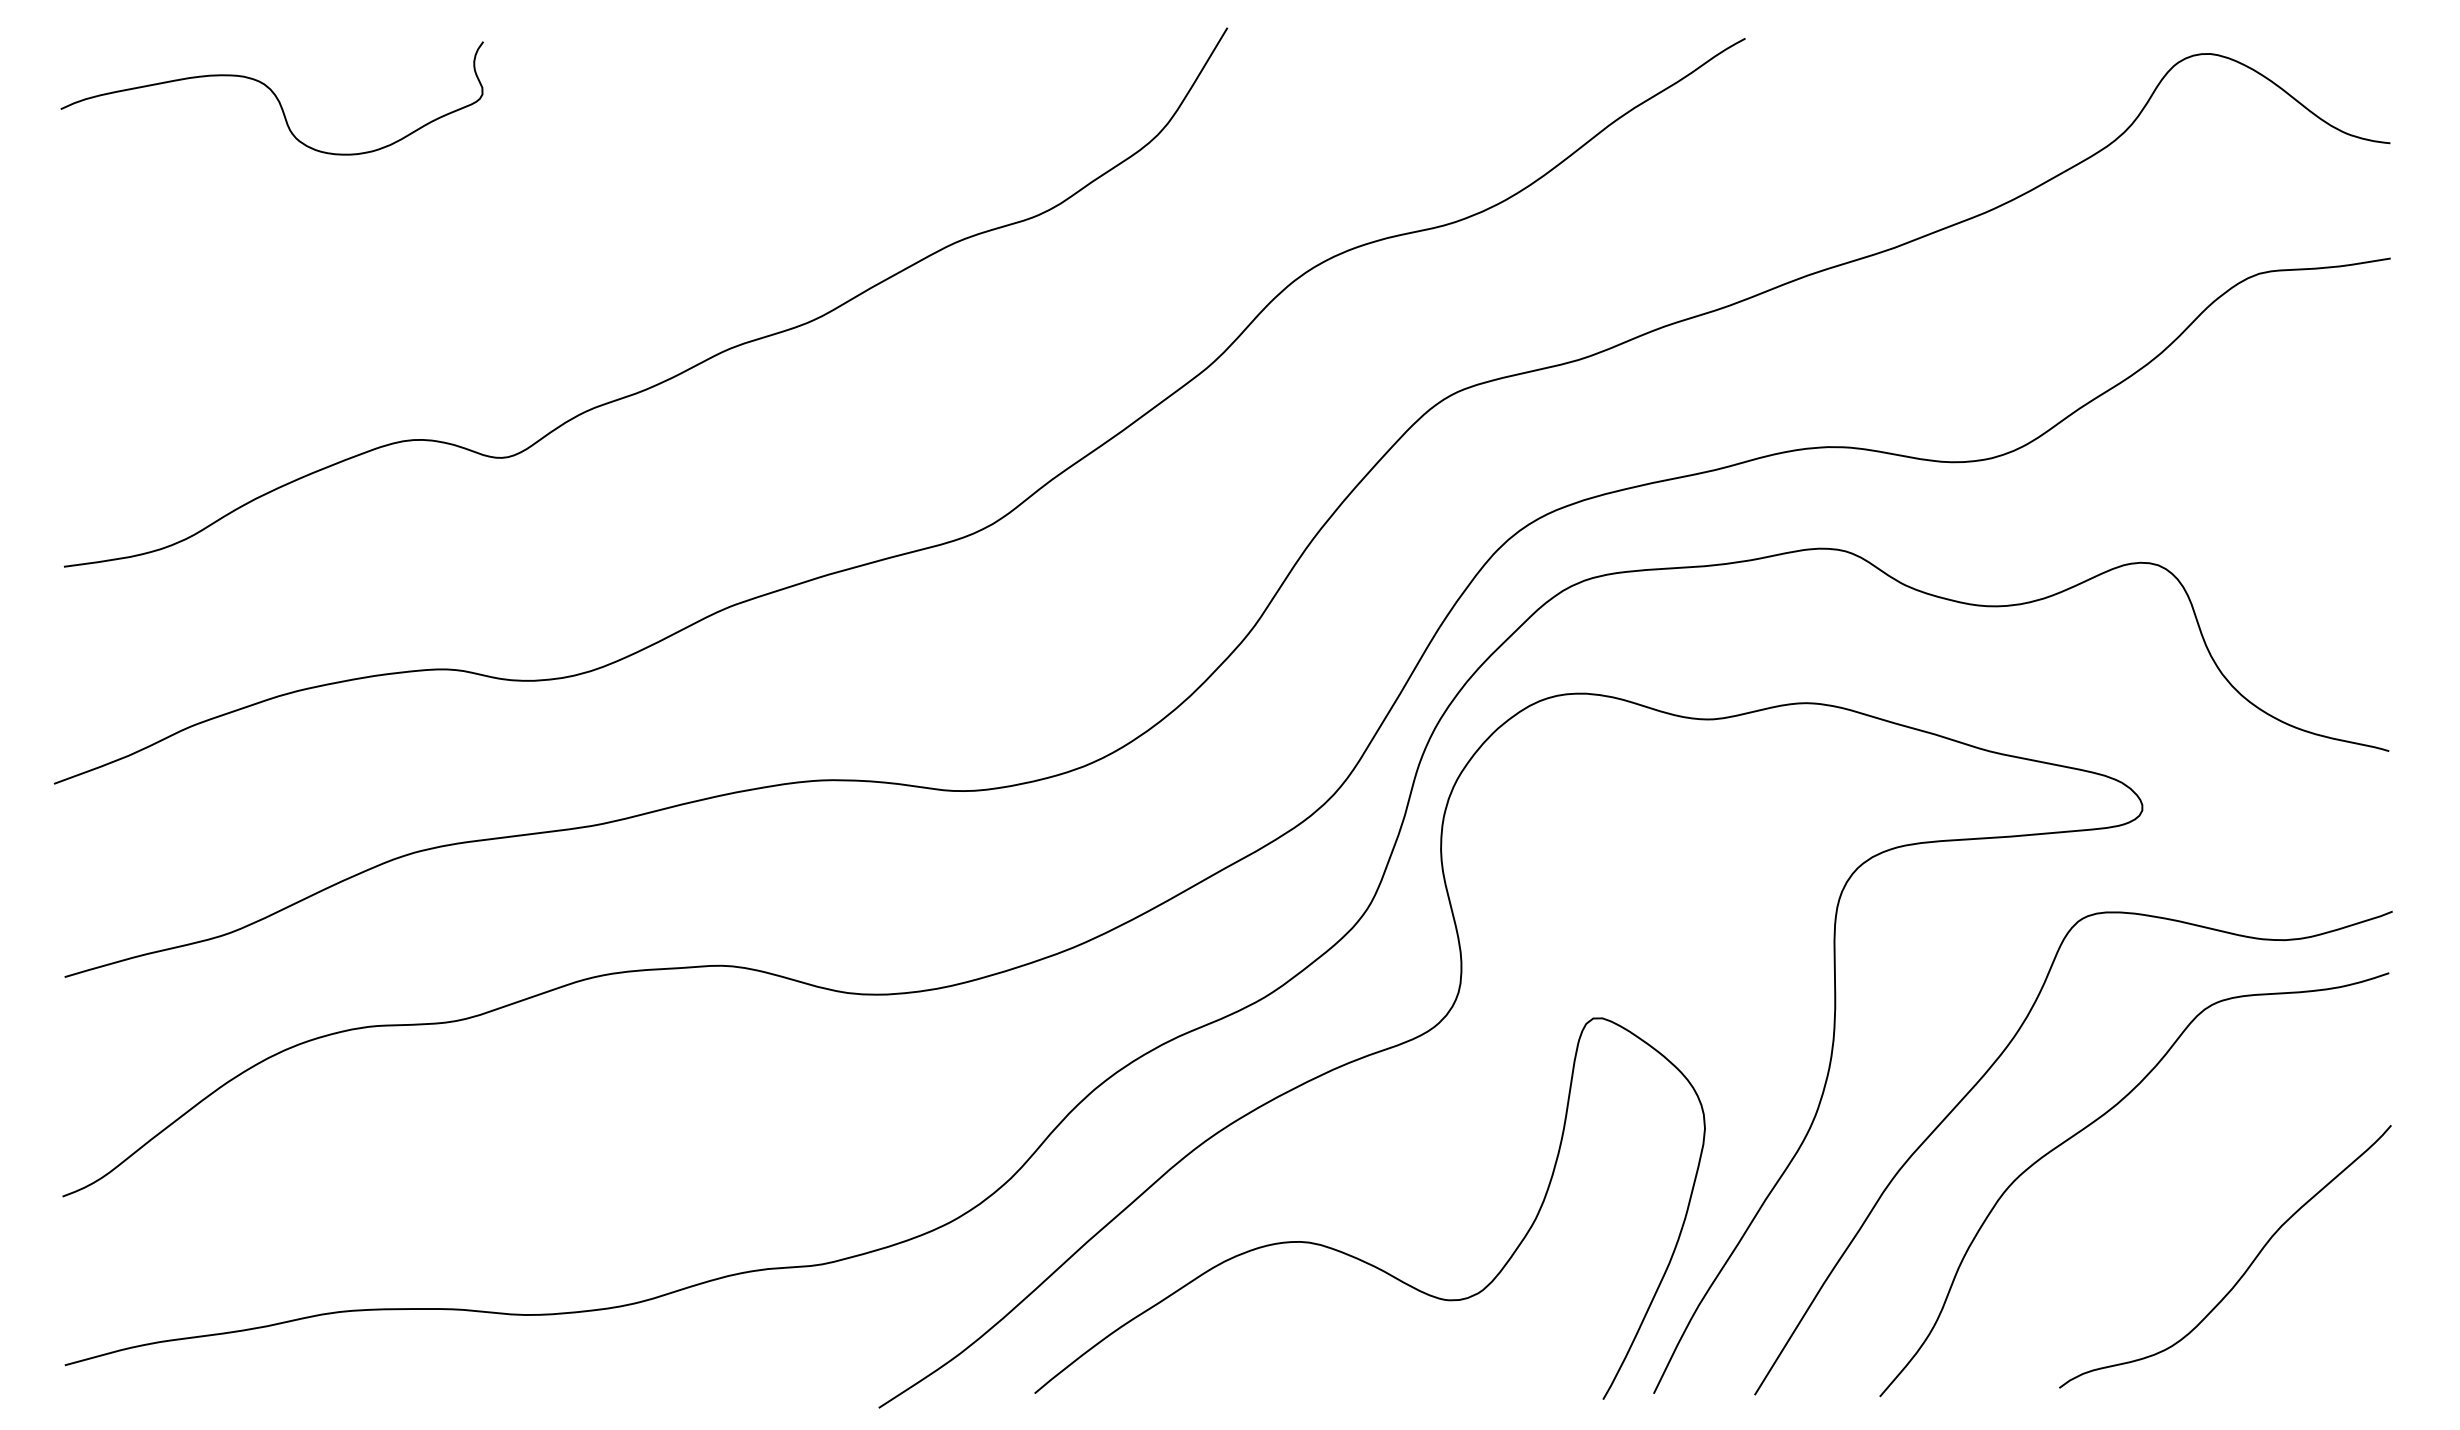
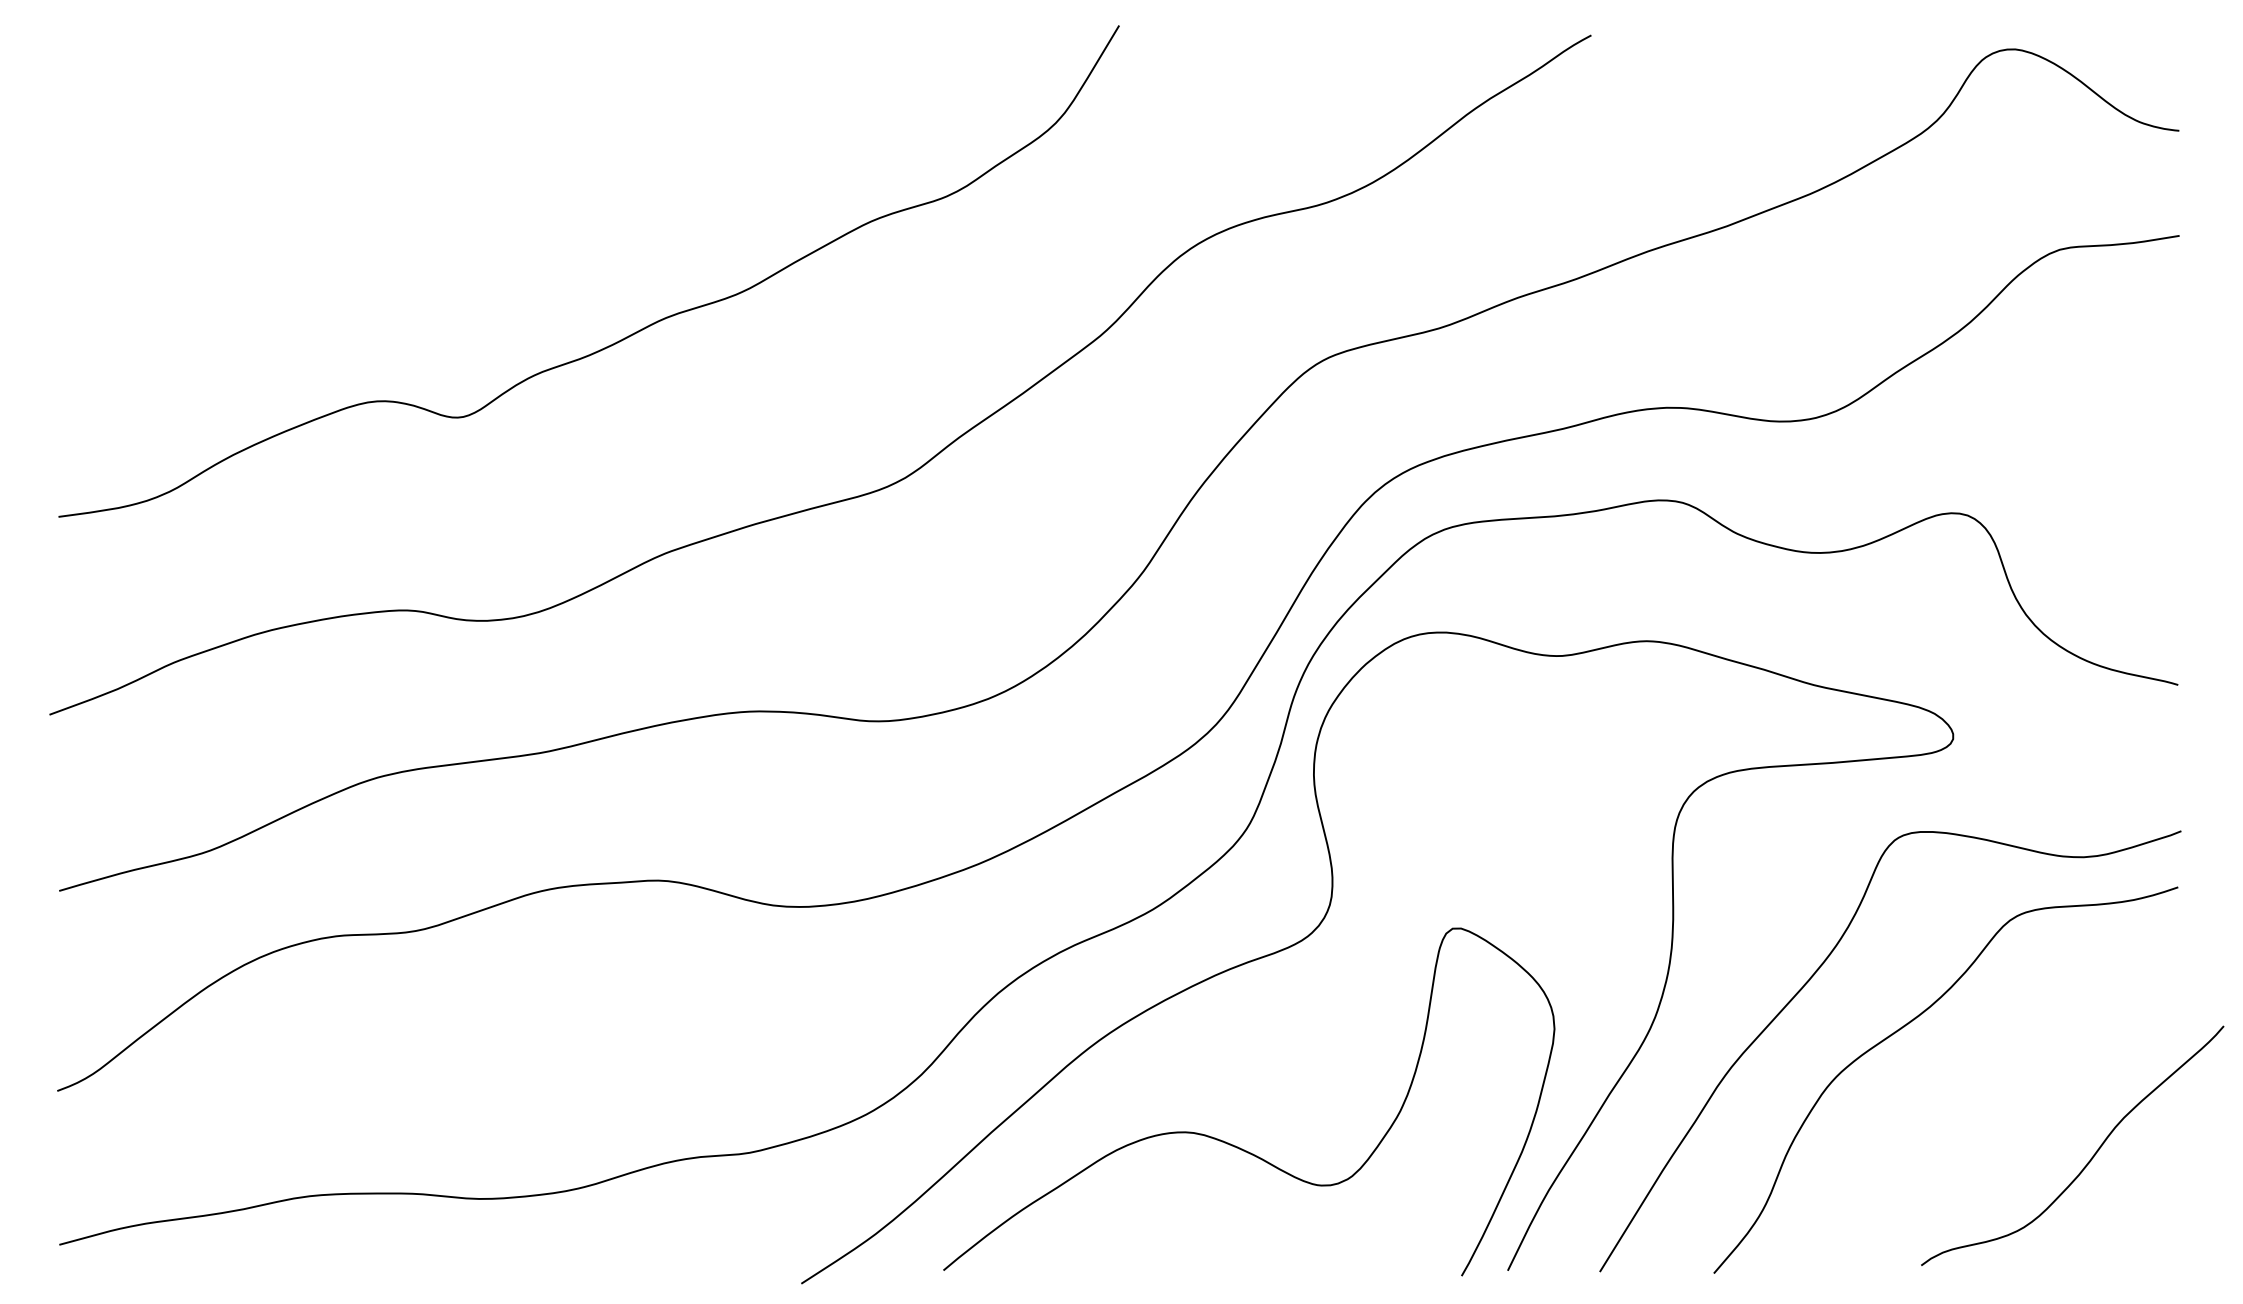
curve: (274, 96) -> (250, 88), removed
curve: (2244, 1271) -> (2090, 1159), moved

